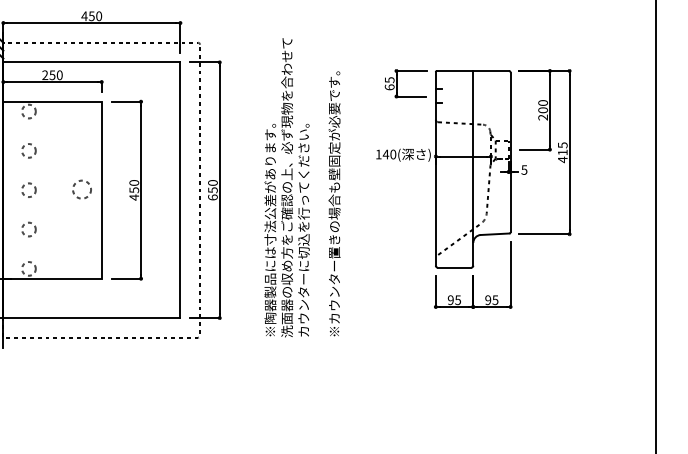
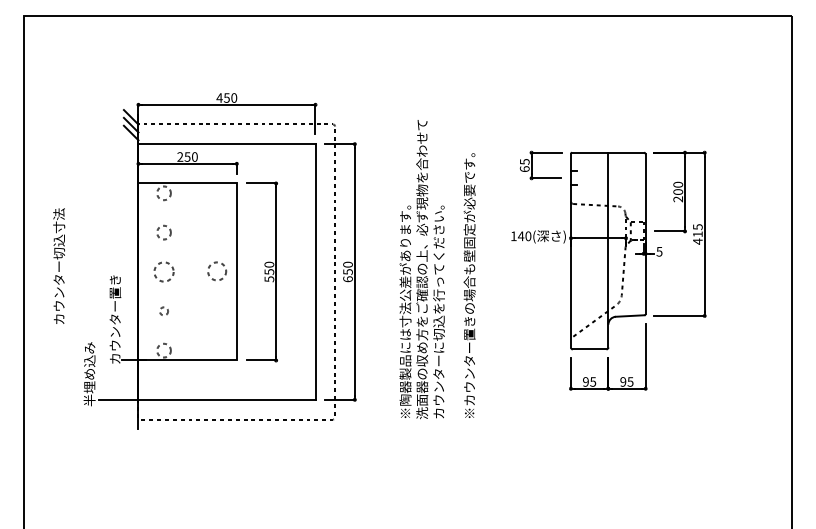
circle: (28, 189) -> (163, 271), size x1.4
text: (134, 197) -> (269, 279), 450 -> 550
circle: (28, 229) -> (163, 311), size x0.6

